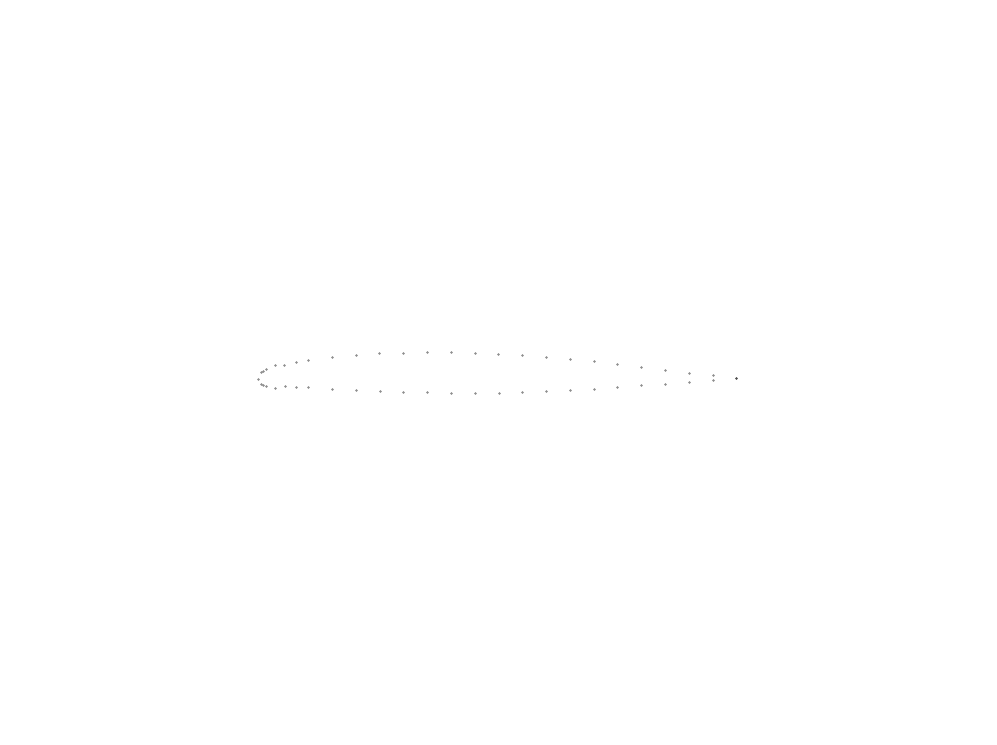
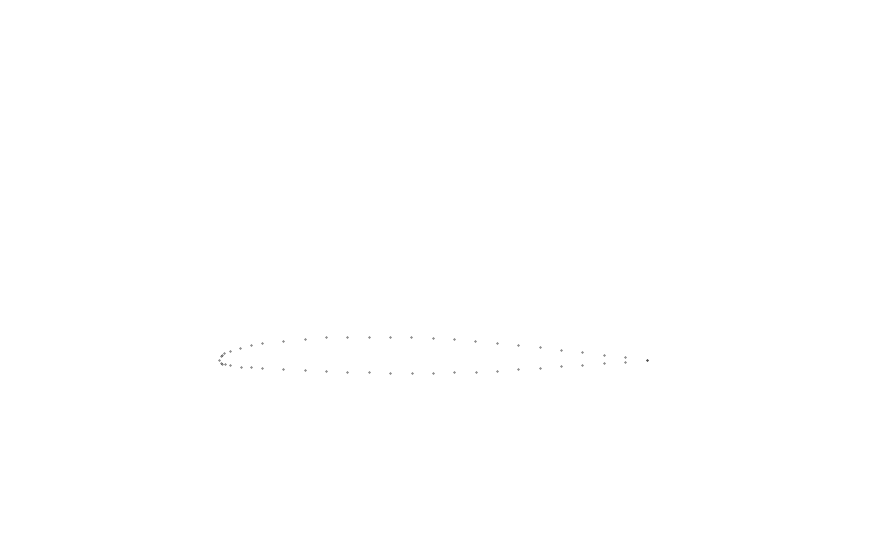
part: (267, 376) -> (225, 358), size x0.71

